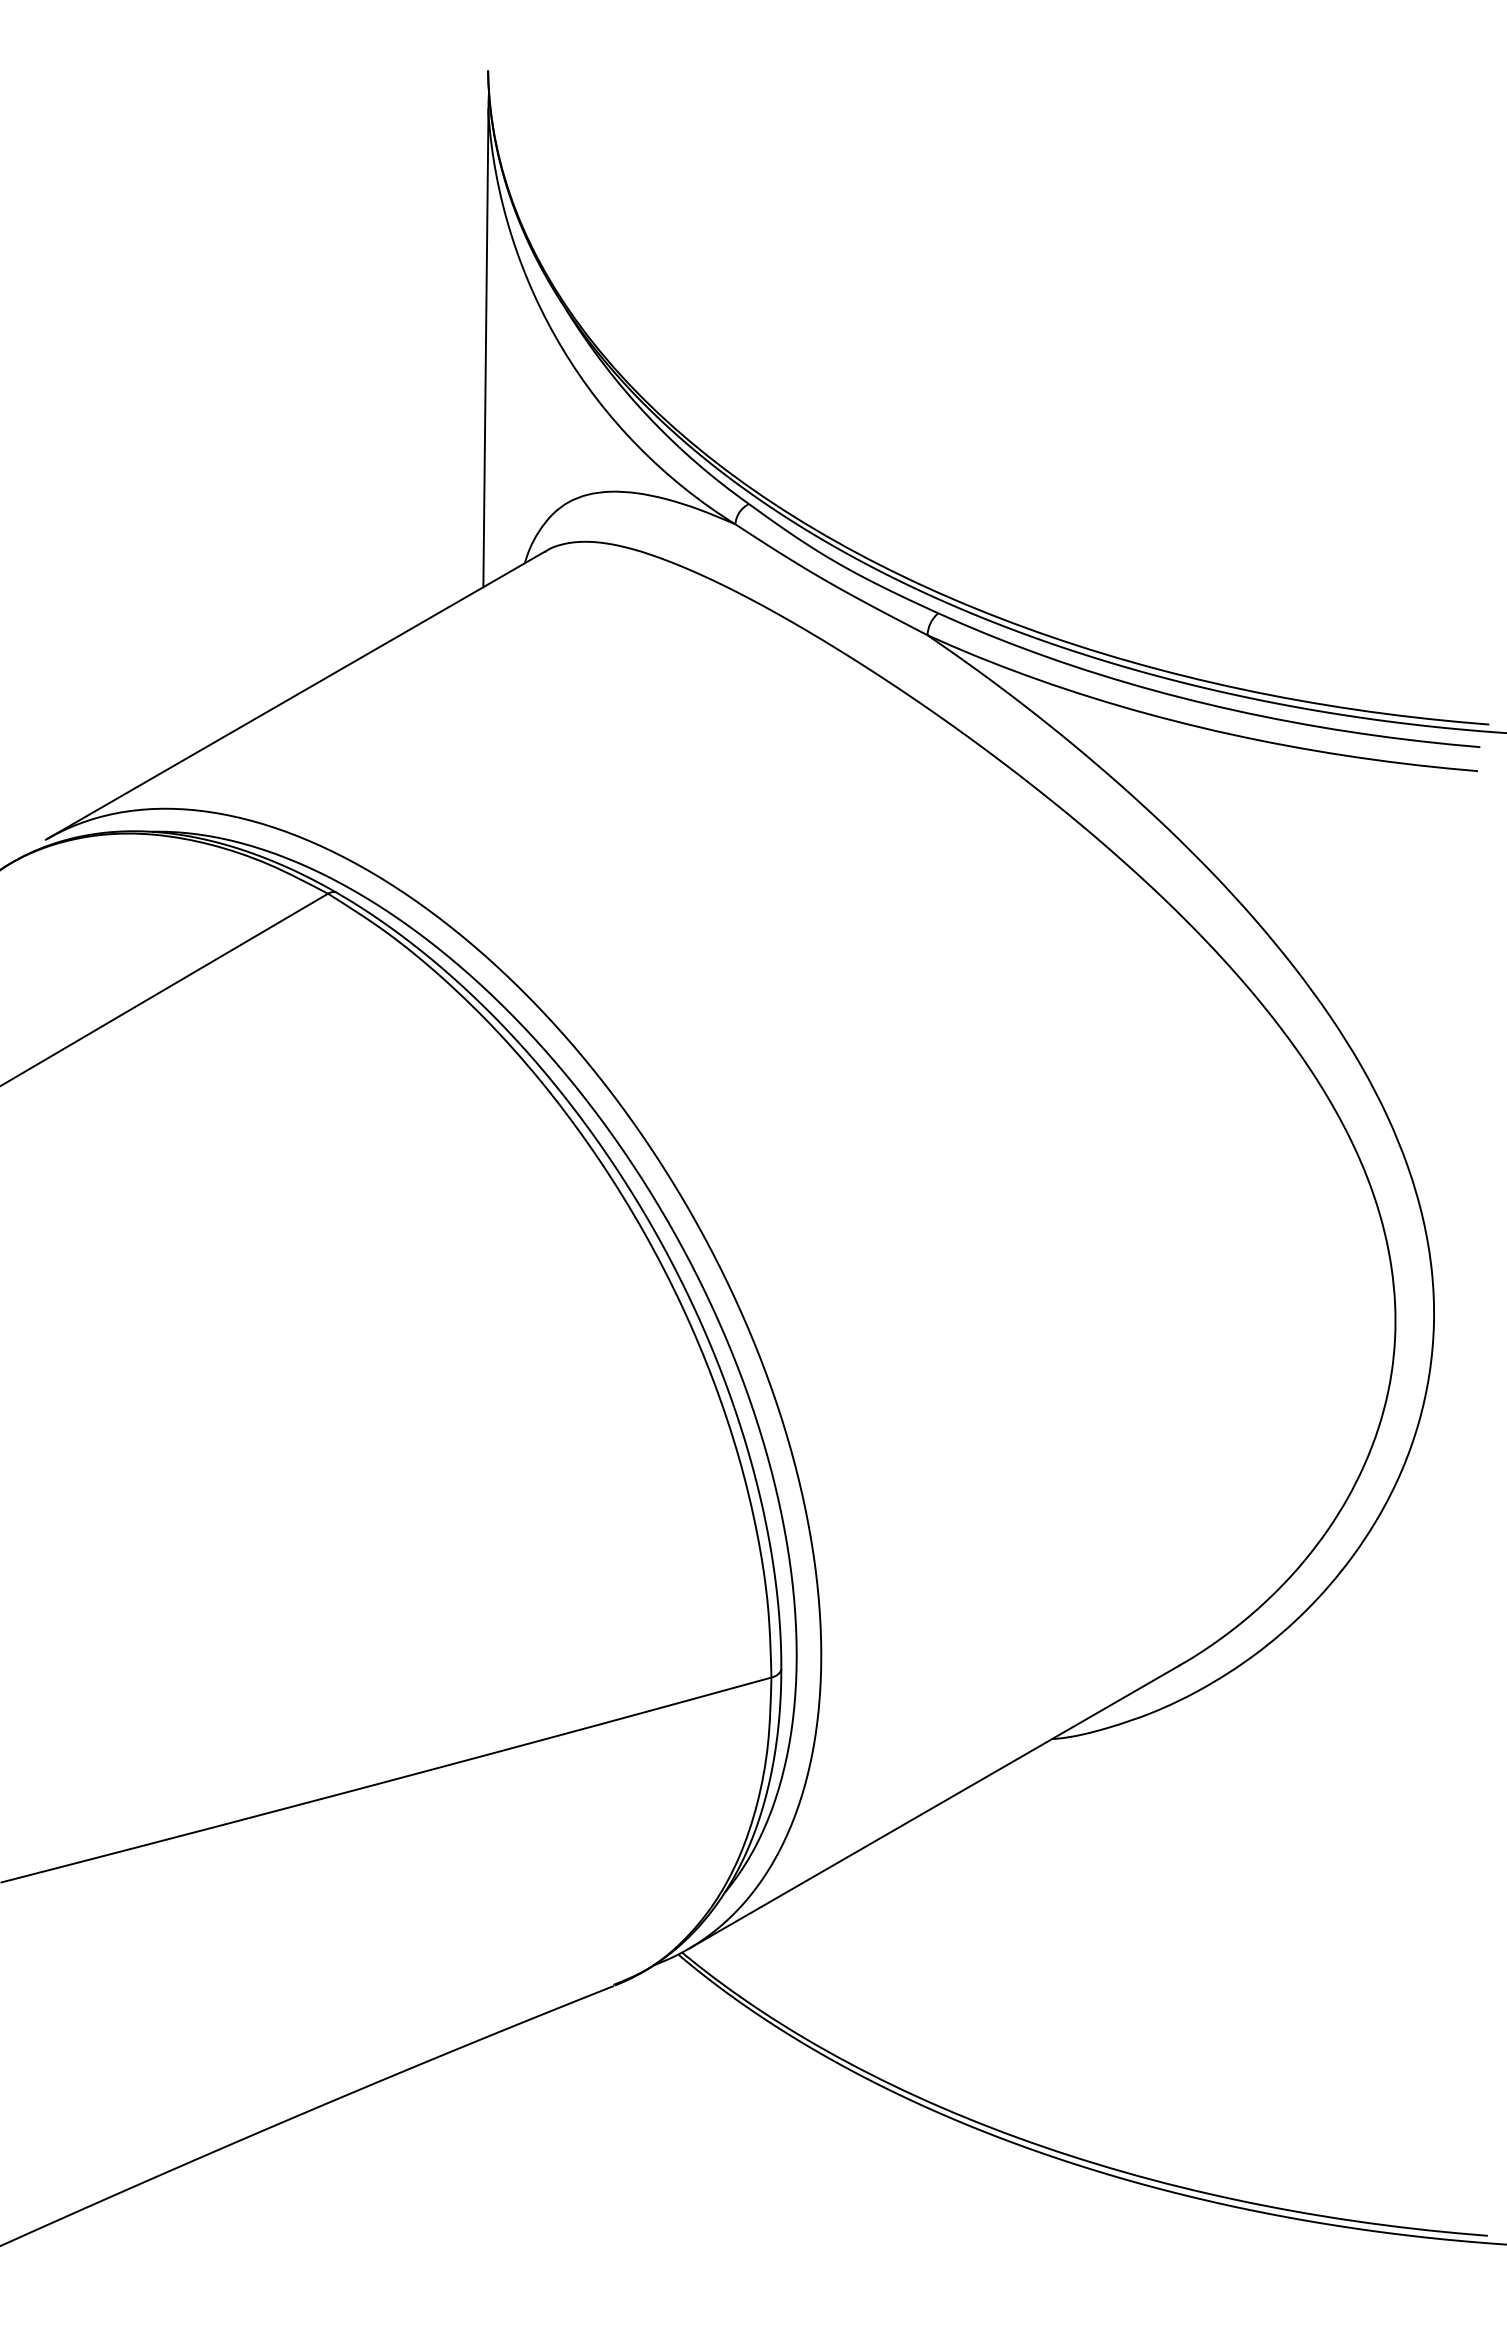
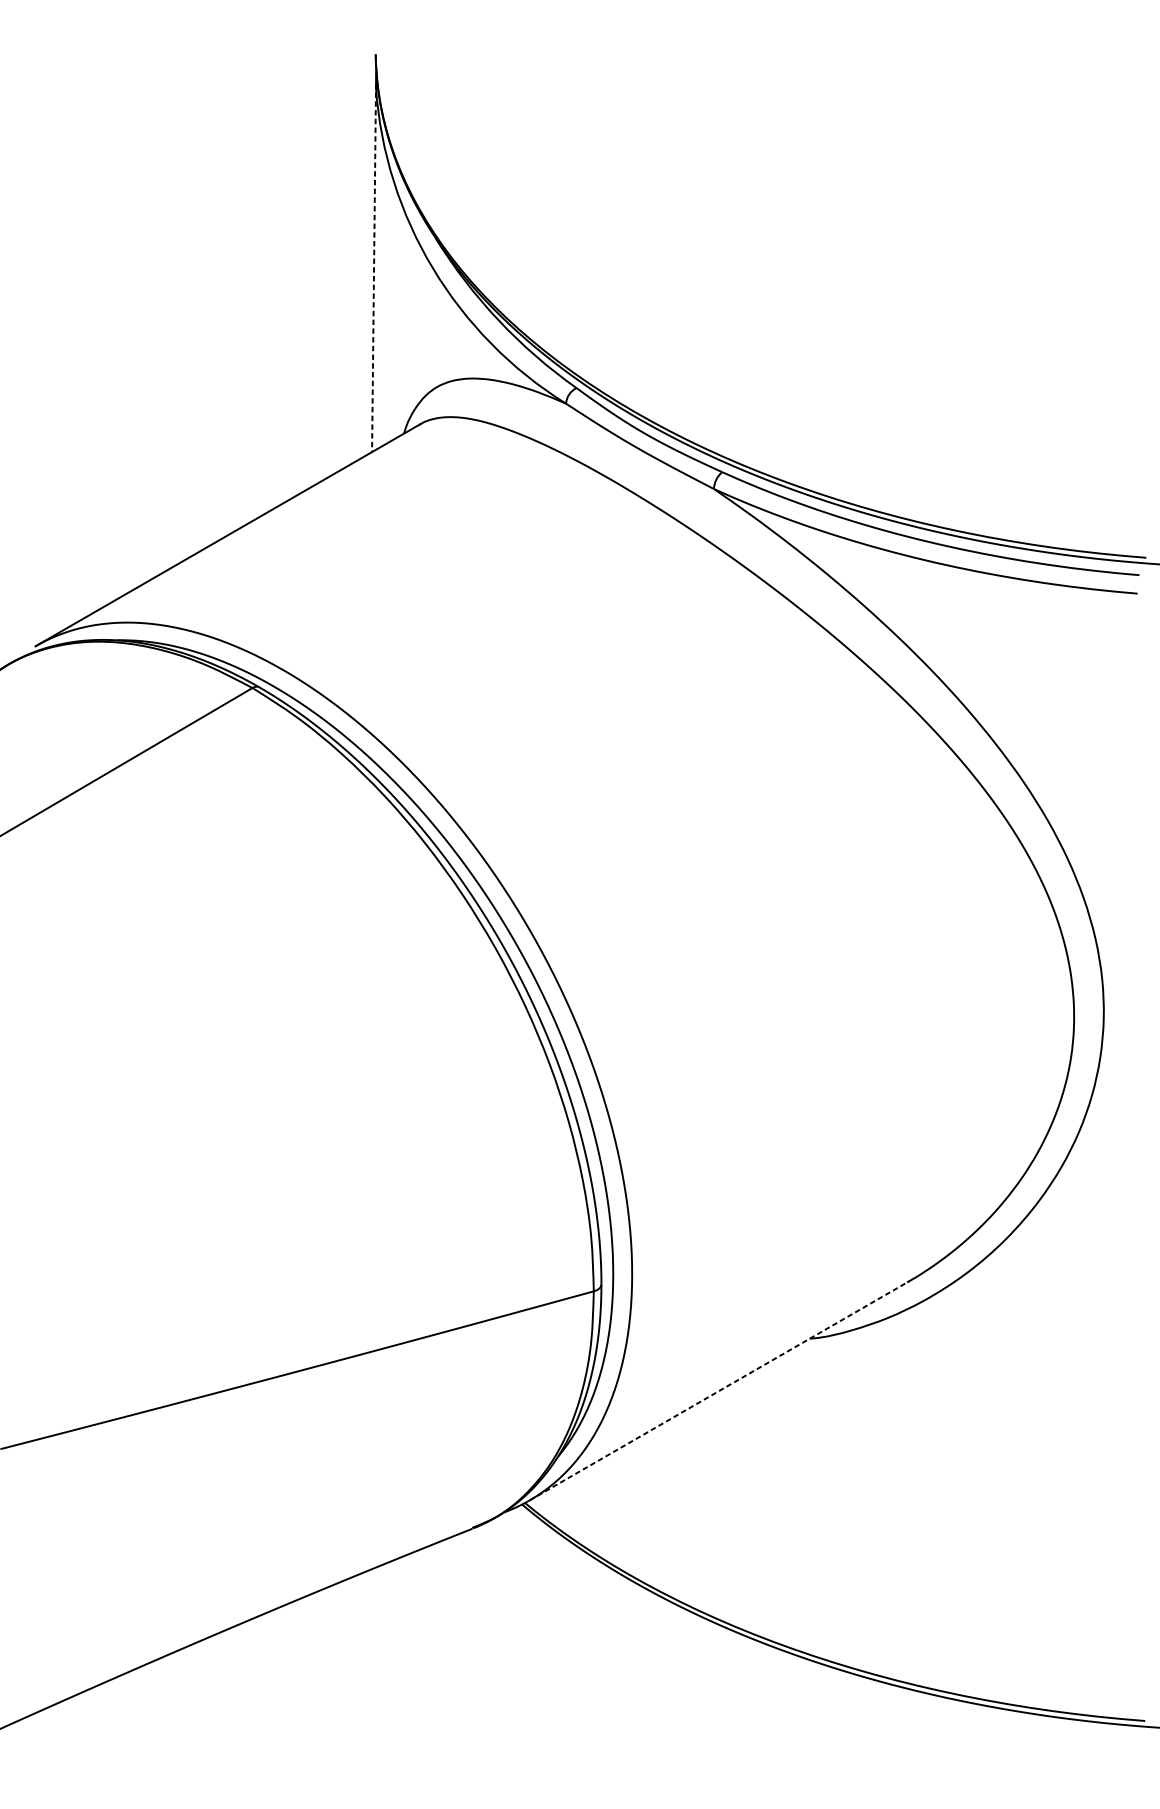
line: (485, 348) -> (373, 268), solid -> dashed
line: (934, 1807) -> (719, 1391), solid -> dashed

